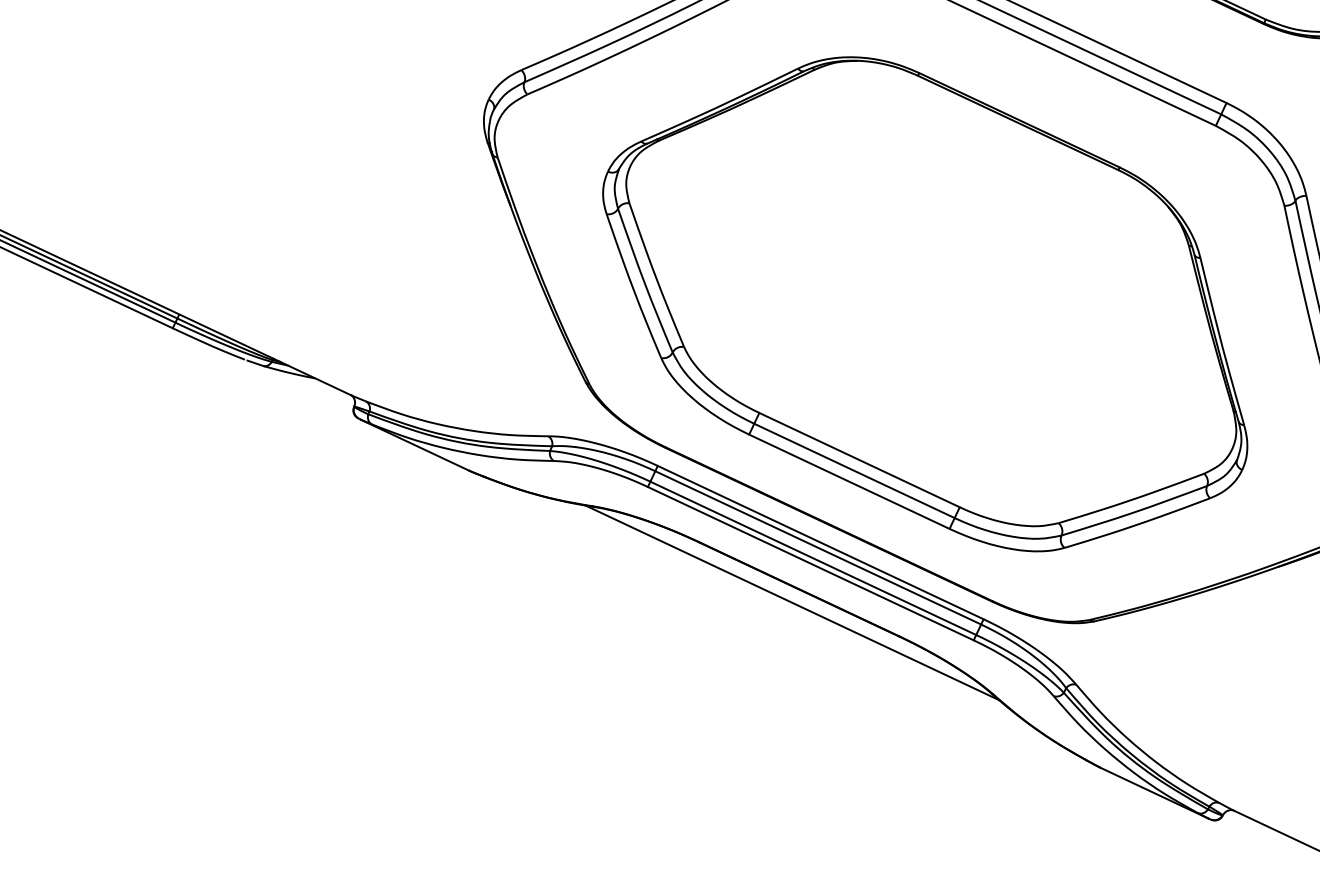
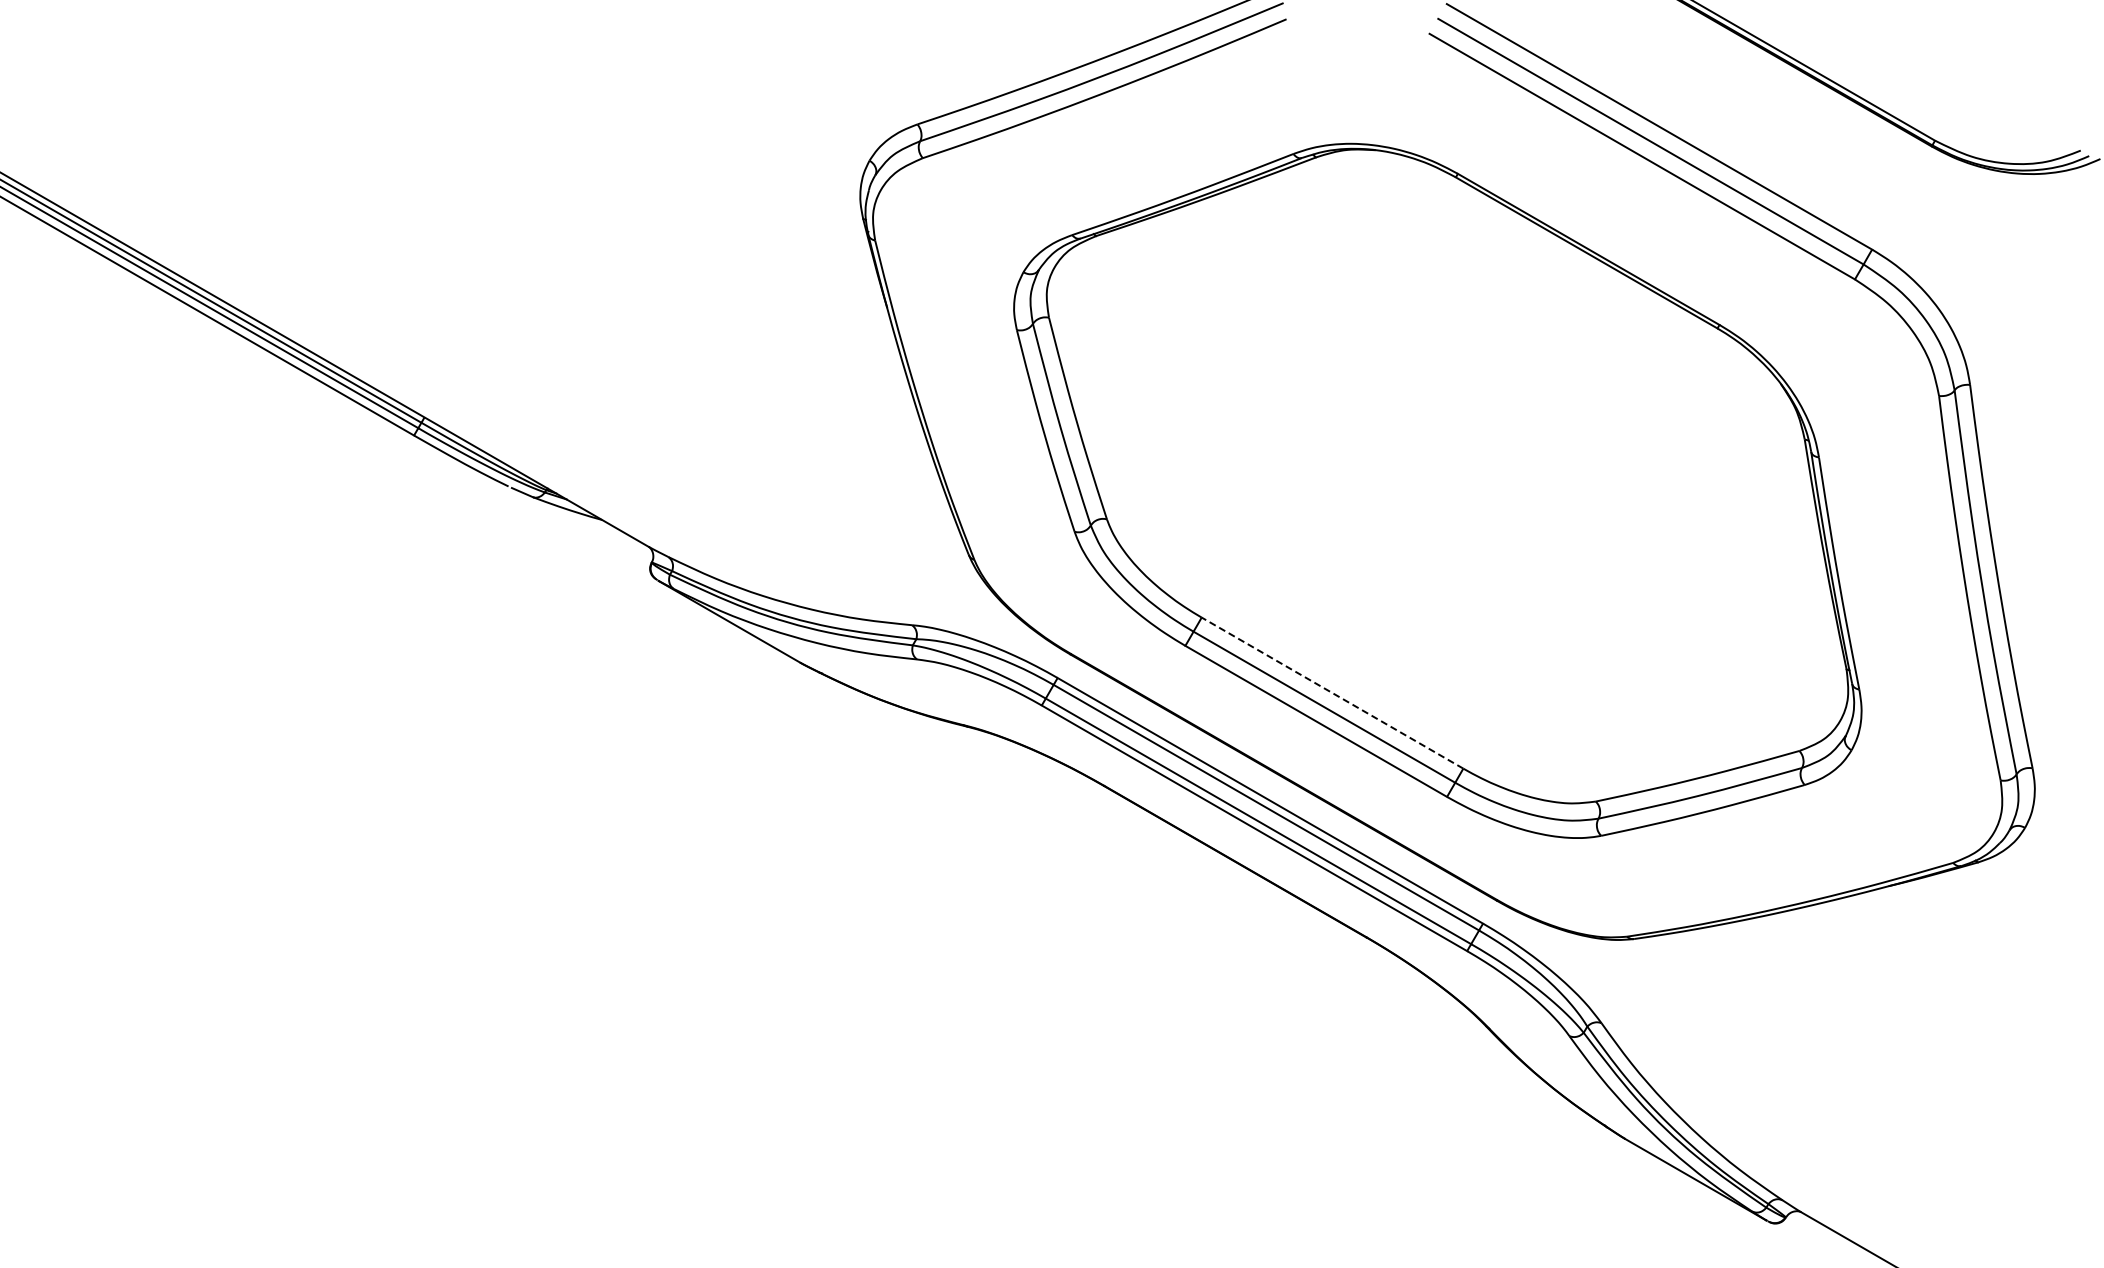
line: (859, 459) -> (1332, 692), solid -> dashed
line: (792, 602) -> (1224, 879), removed

